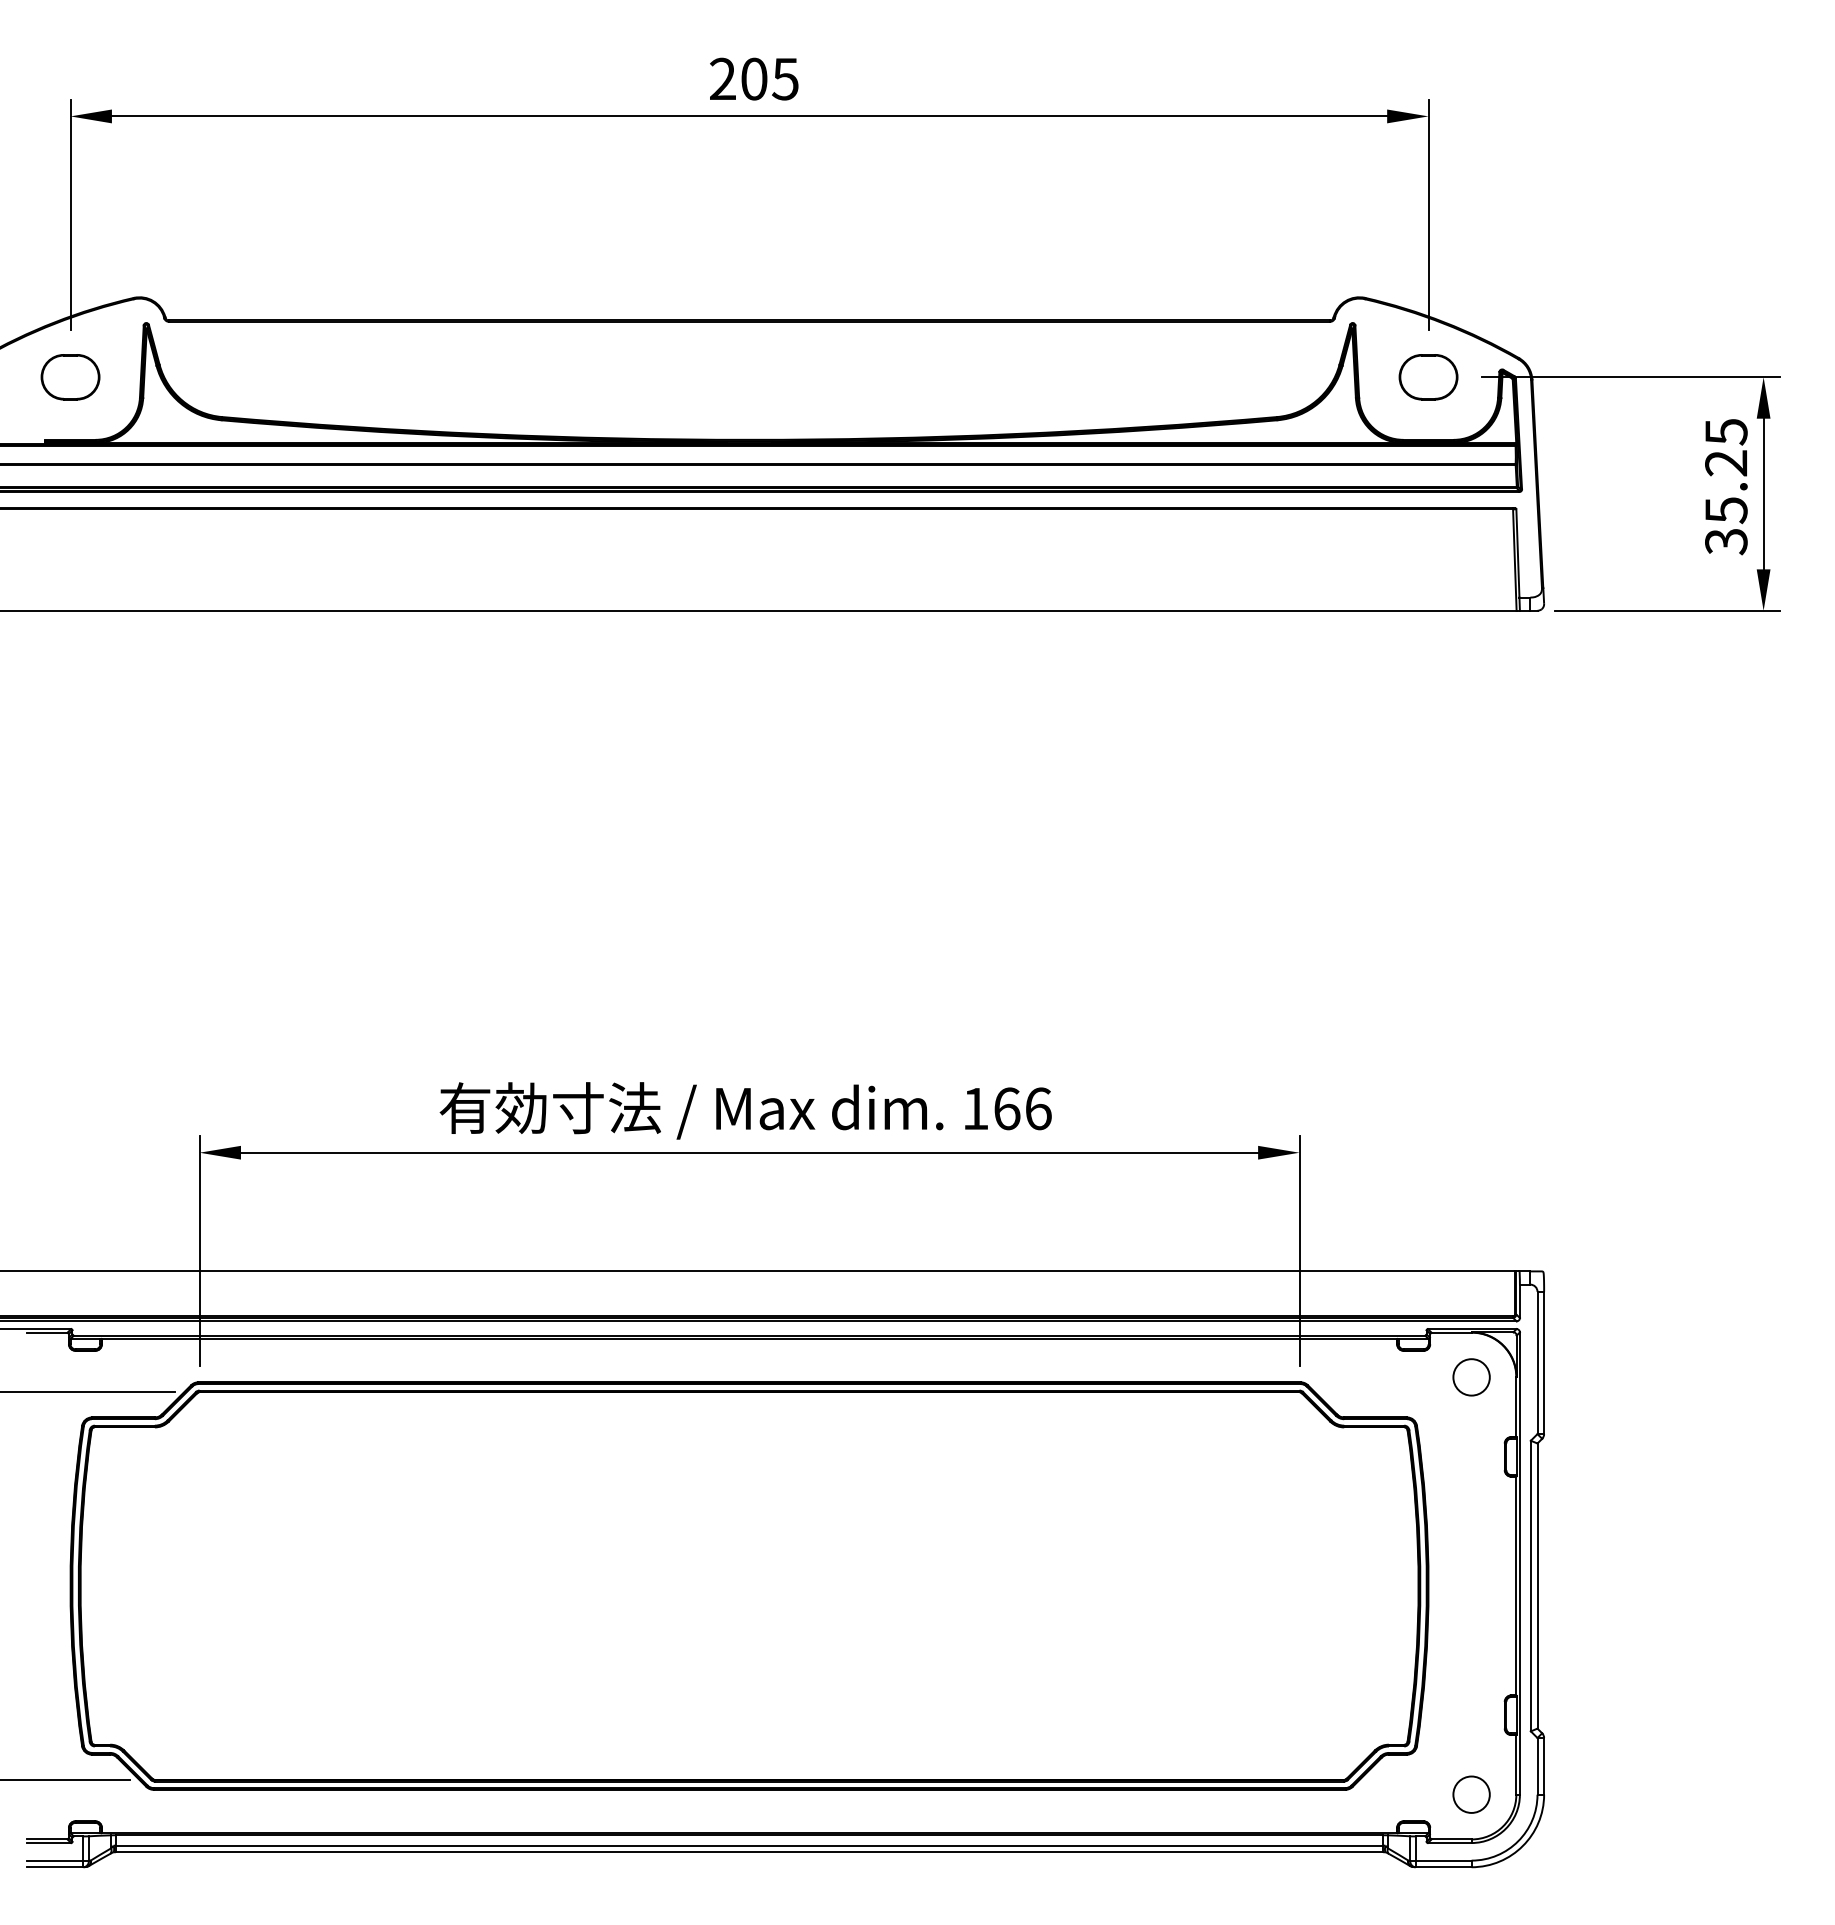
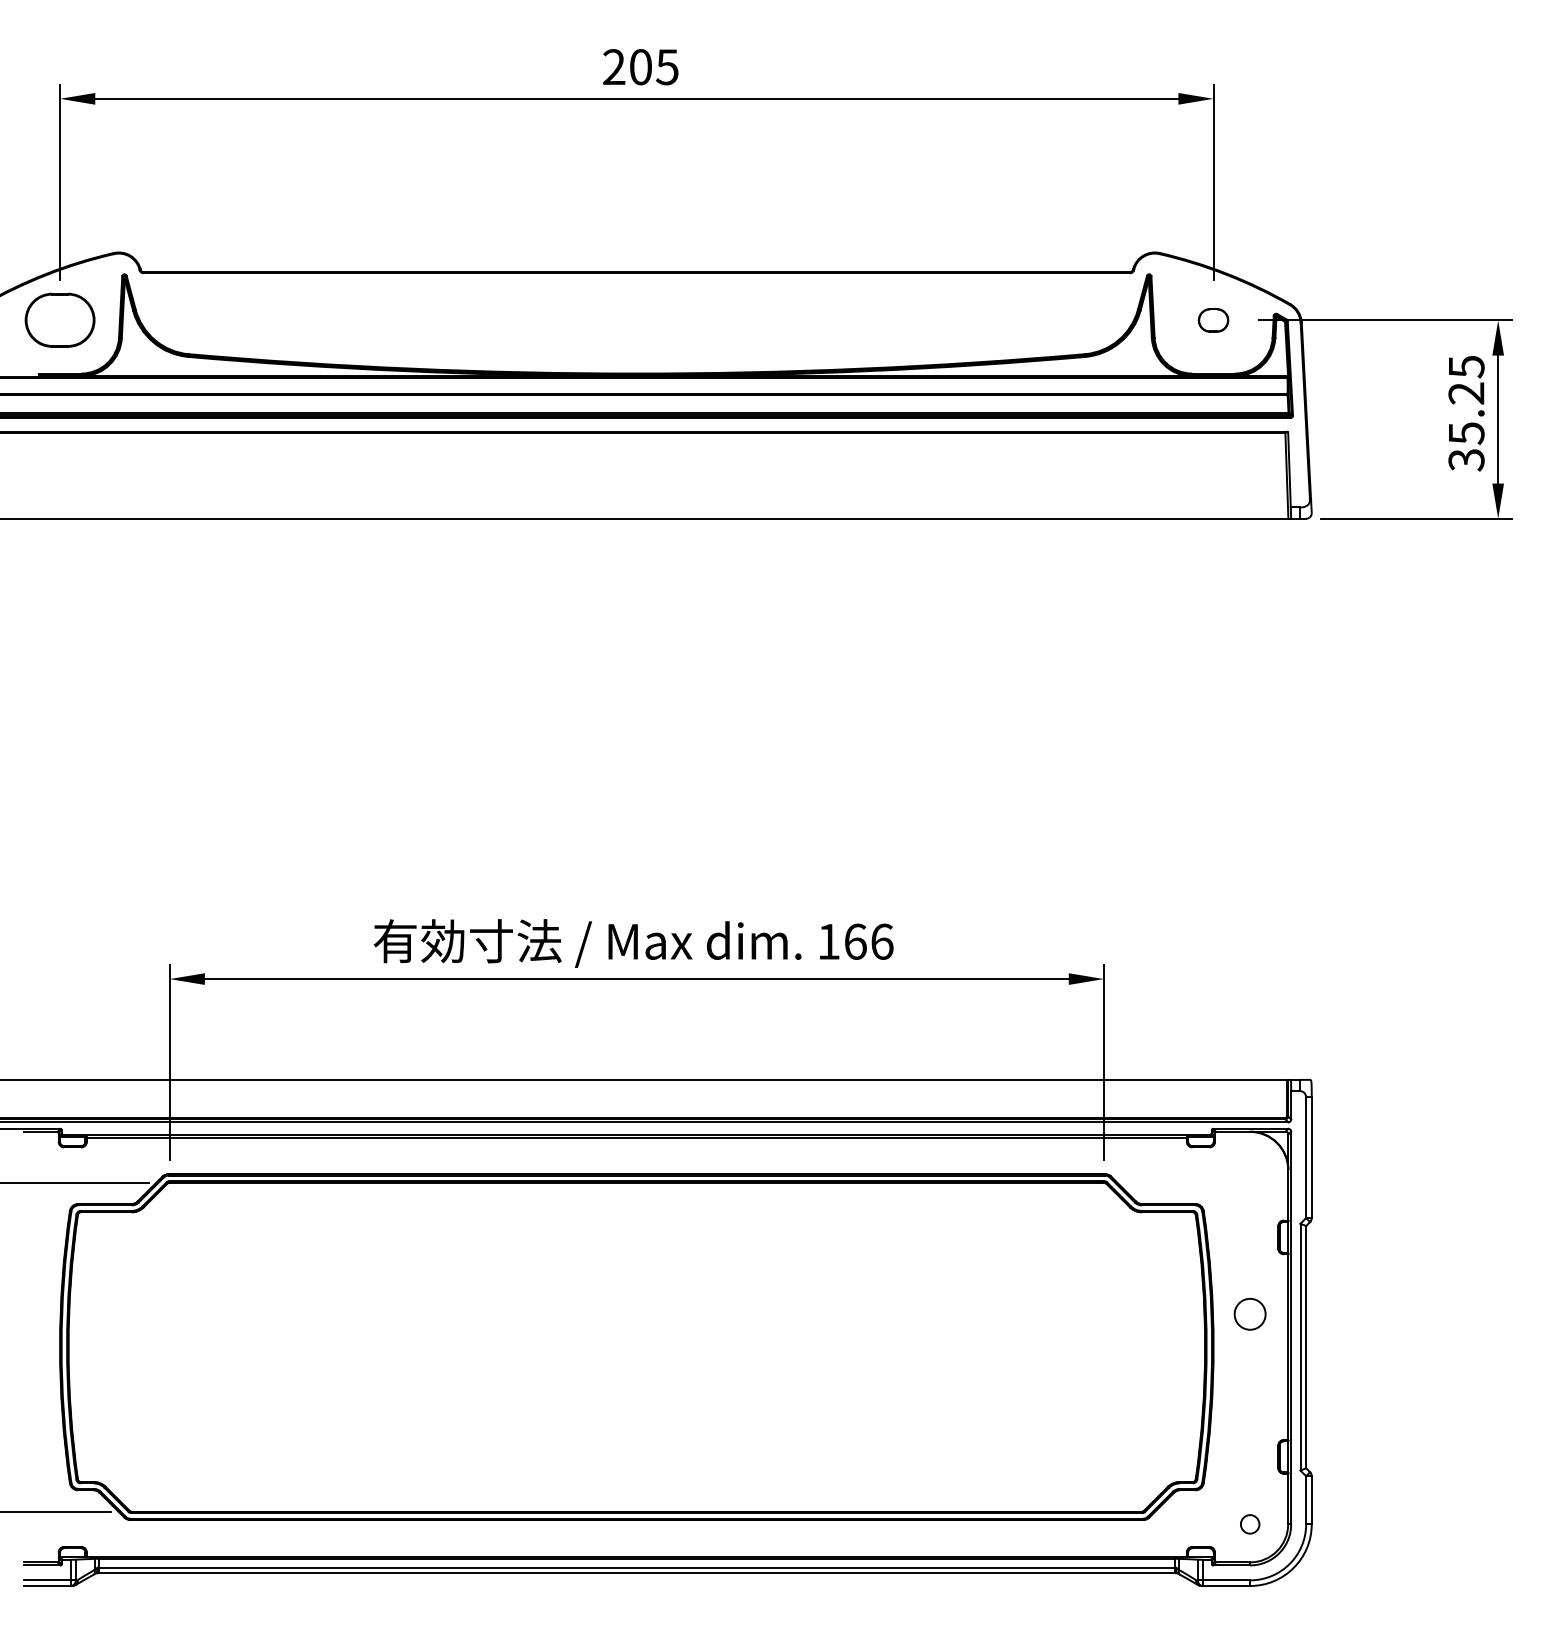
part: (70, 377) -> (60, 320), size x1.4
part: (1428, 377) -> (1213, 320), size x0.6
circle: (1471, 1377) -> (1250, 1314), moved
circle: (1471, 1794) -> (1250, 1524), size x0.6

